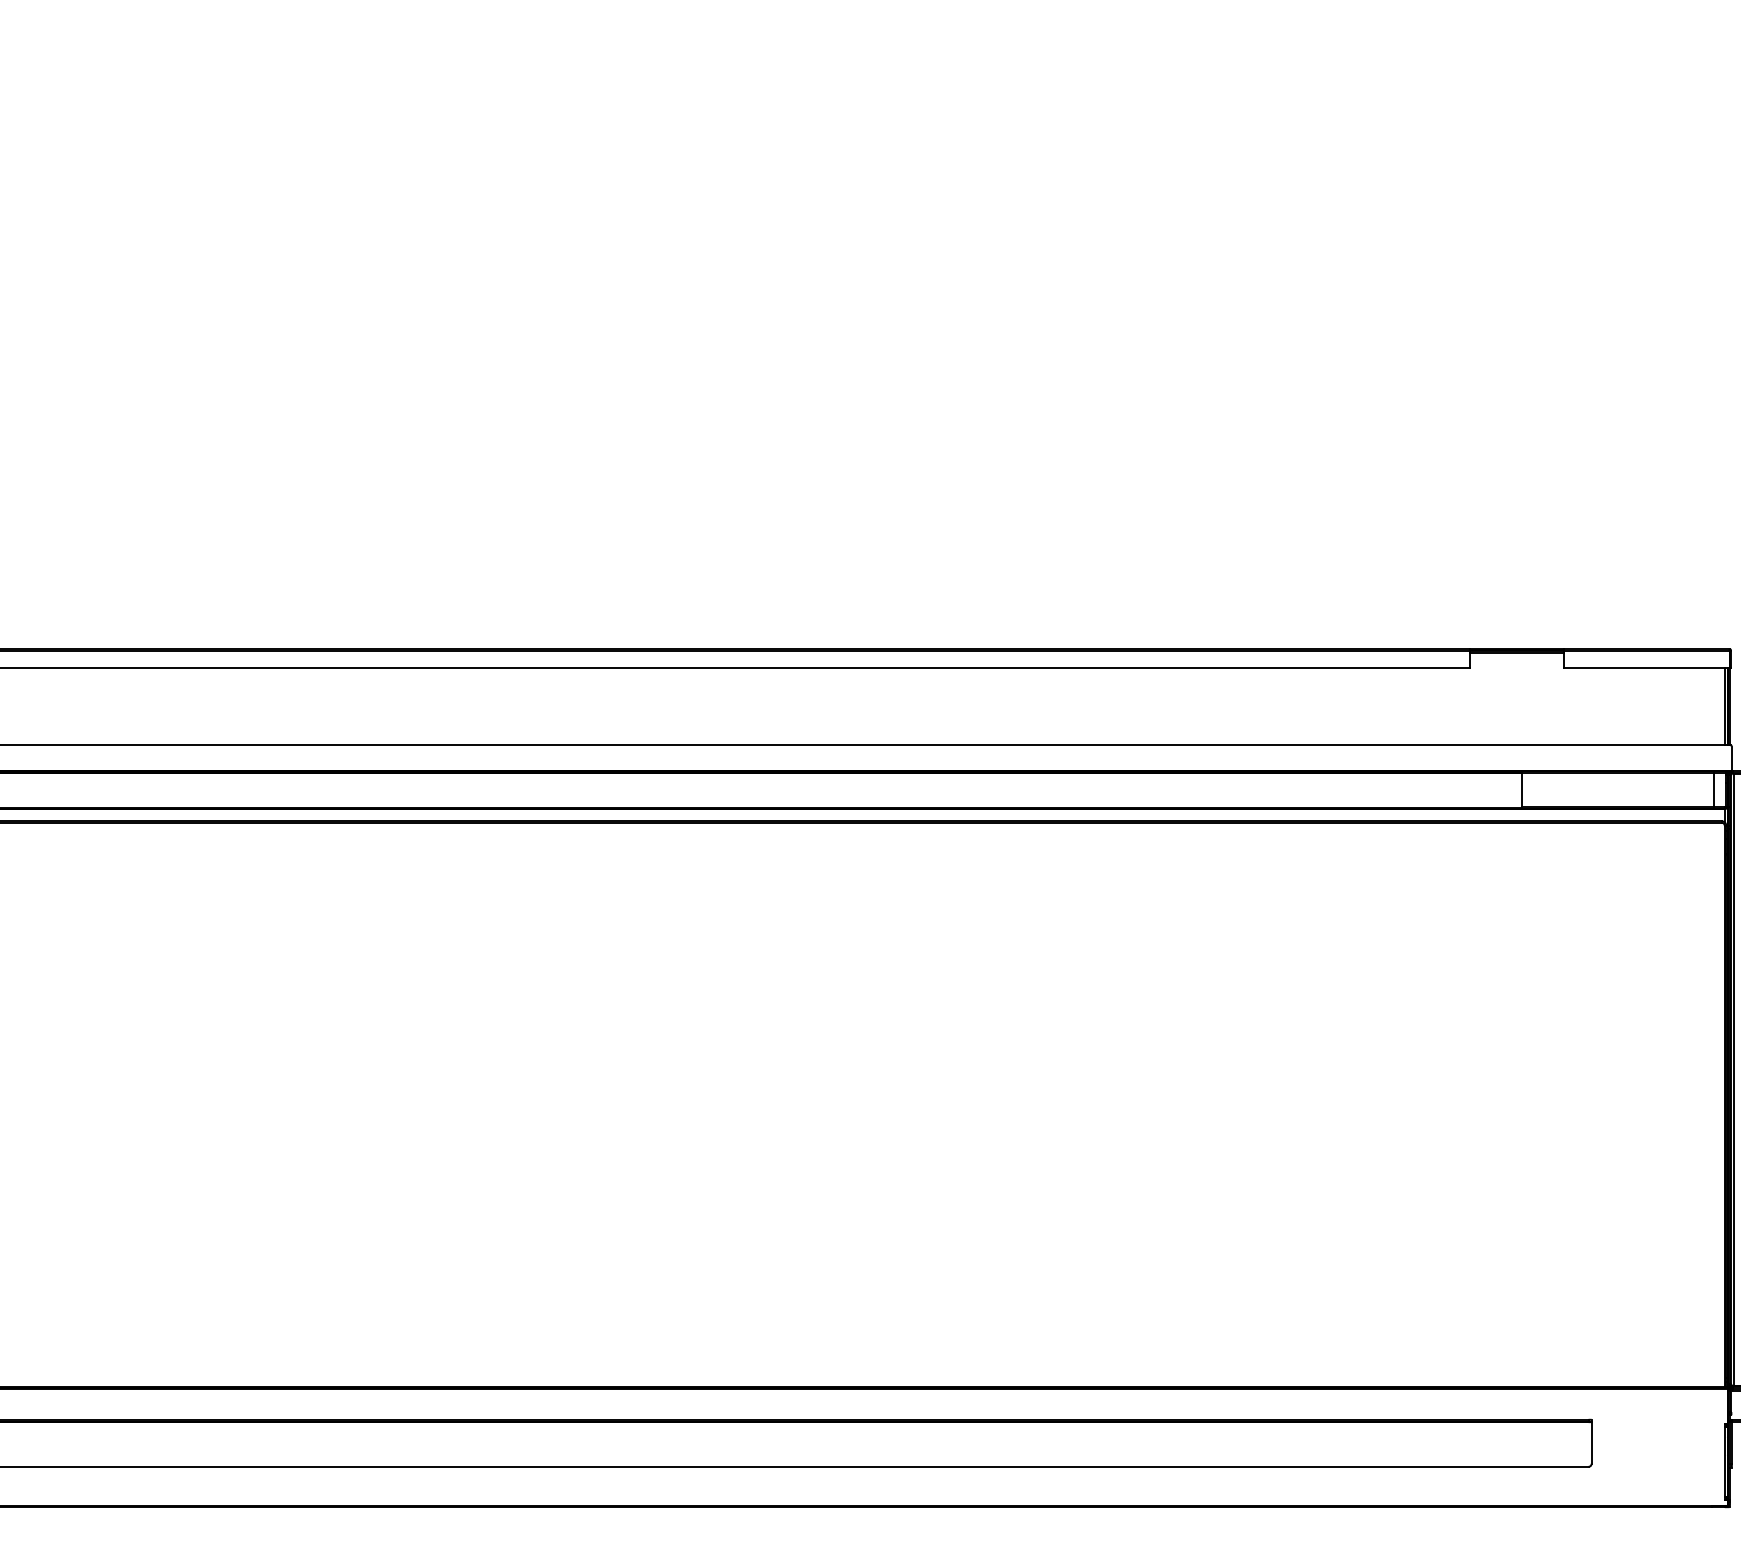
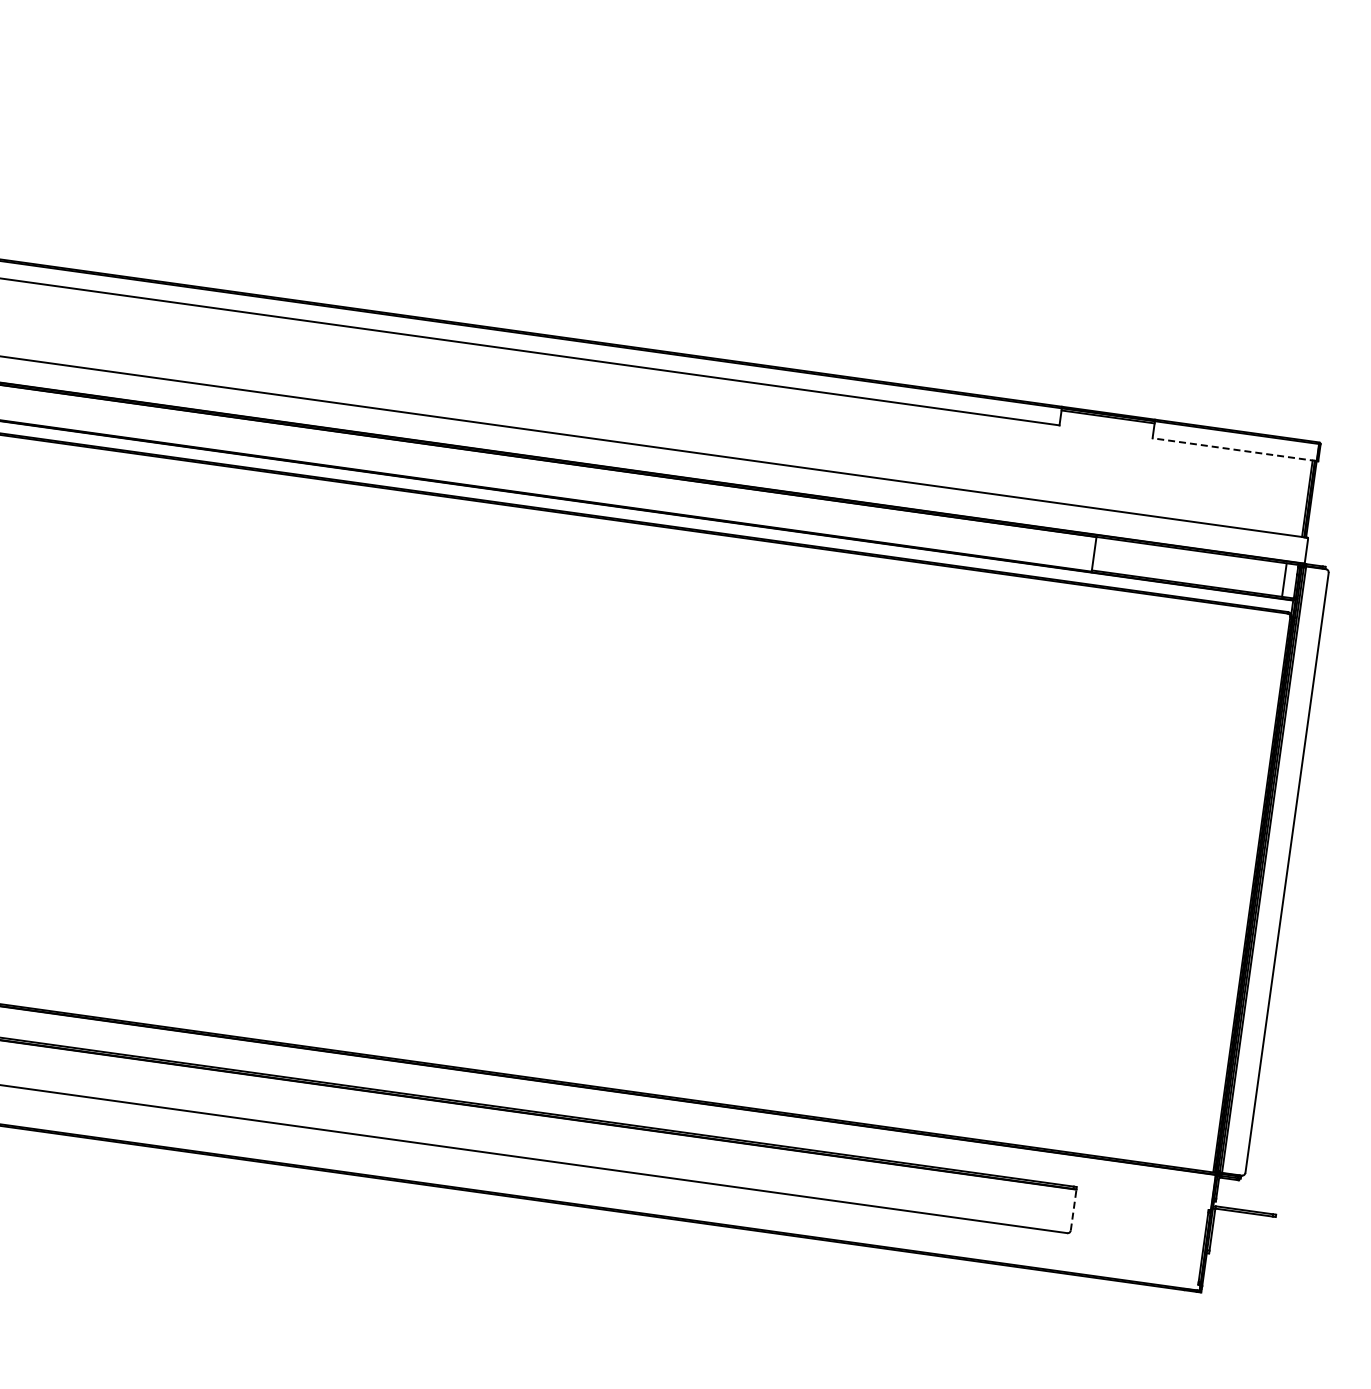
line: (1646, 667) -> (1234, 449), solid -> dashed
line: (1591, 1443) -> (1073, 1210), solid -> dashed

